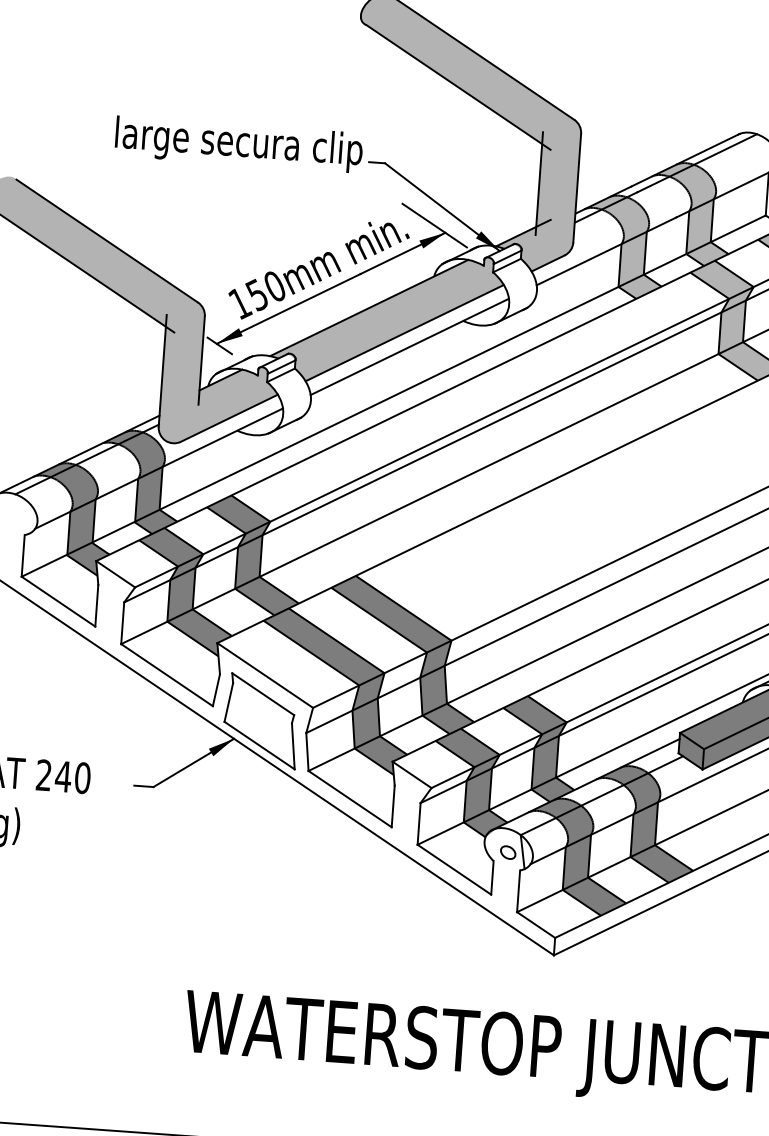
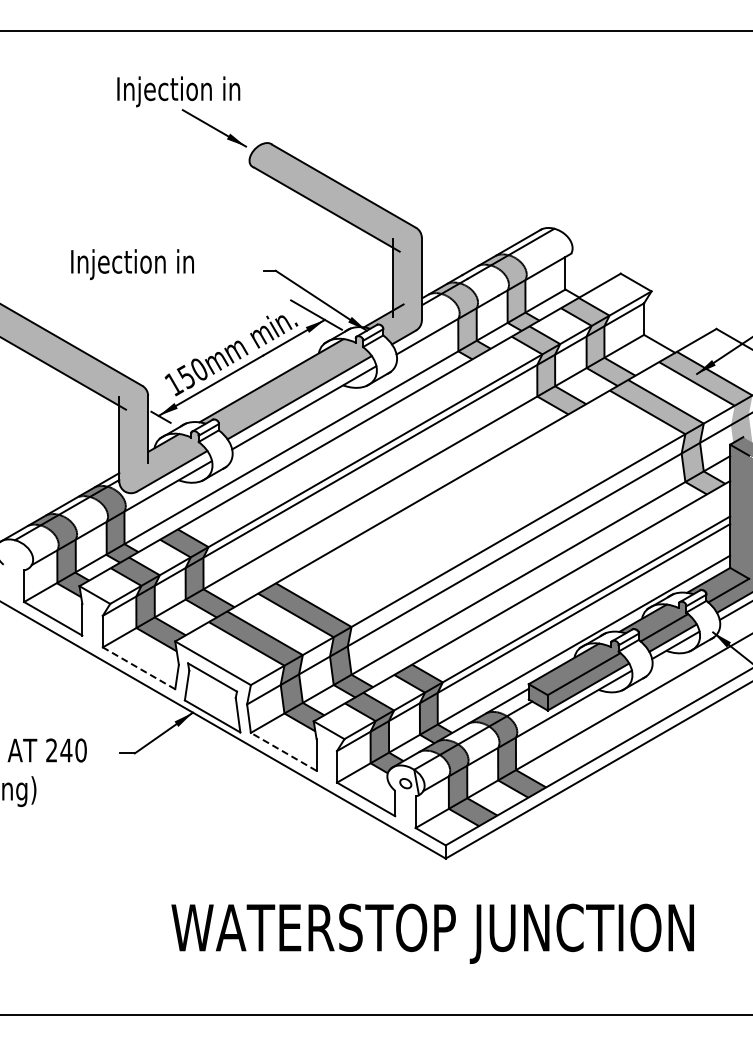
text: (238, 144) -> (164, 264), large secura clip -> Injection in
line: (167, 675) -> (139, 668), solid -> dashed
line: (349, 798) -> (283, 751), solid -> dashed

